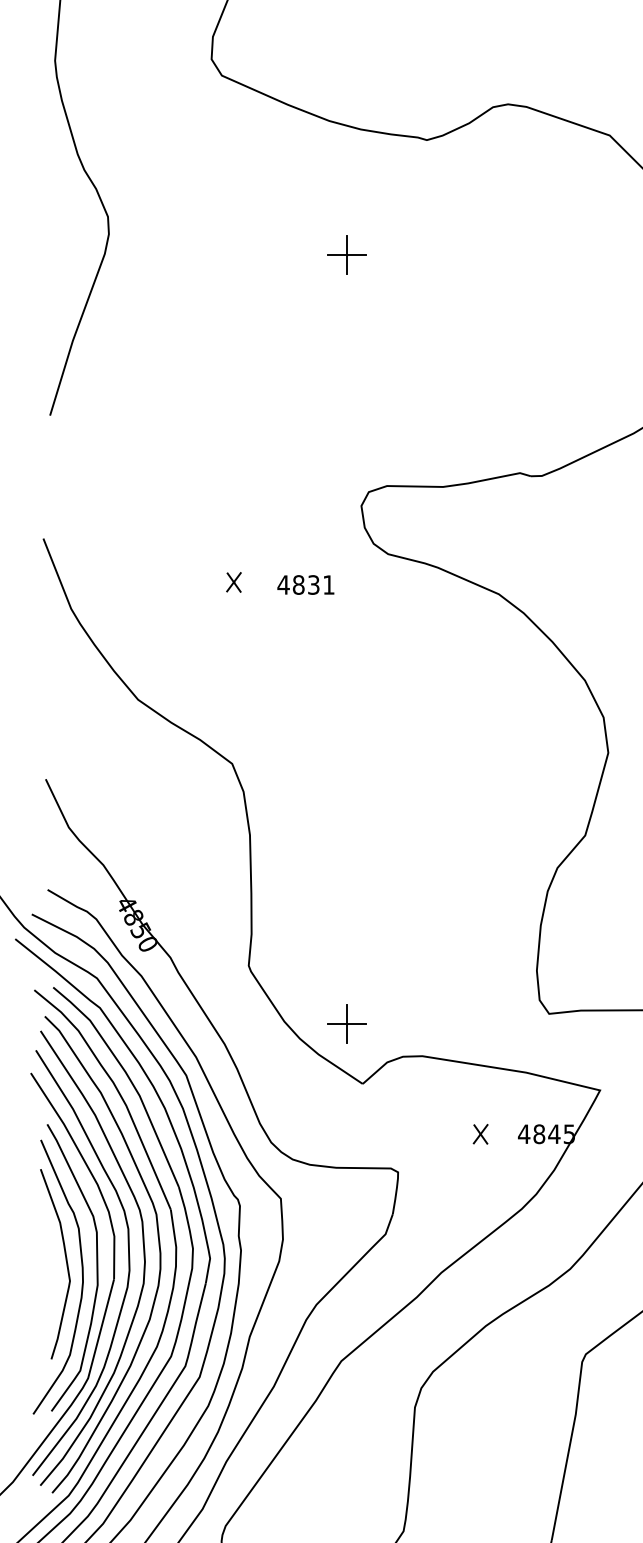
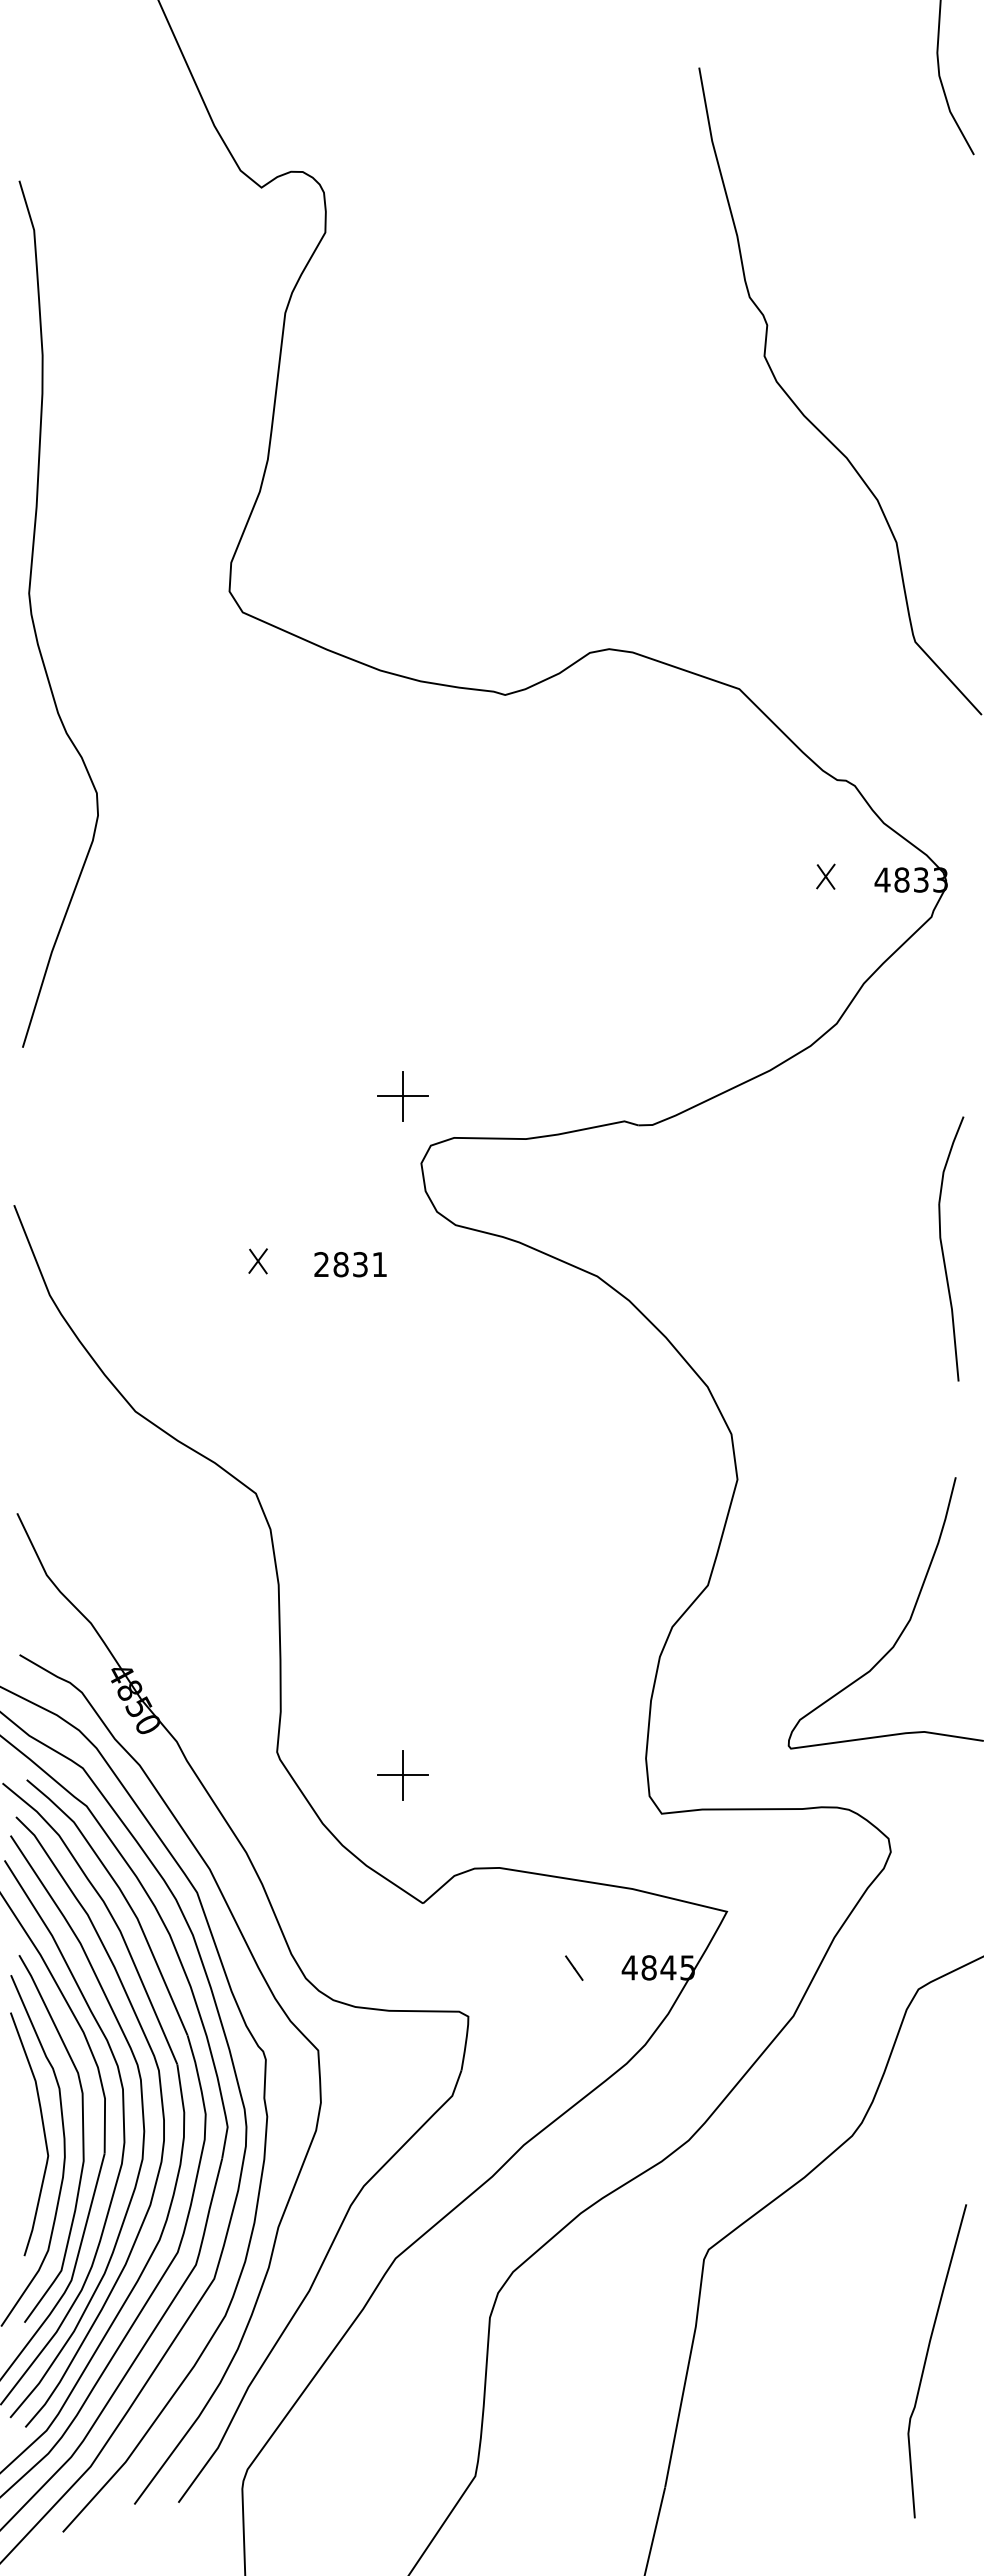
part: (346, 255) -> (402, 1096), moved
text: (283, 584) -> (321, 1264), 4831 -> 2831
part: (346, 1024) -> (402, 1775), moved
line: (480, 1133) -> (573, 1967), removed

